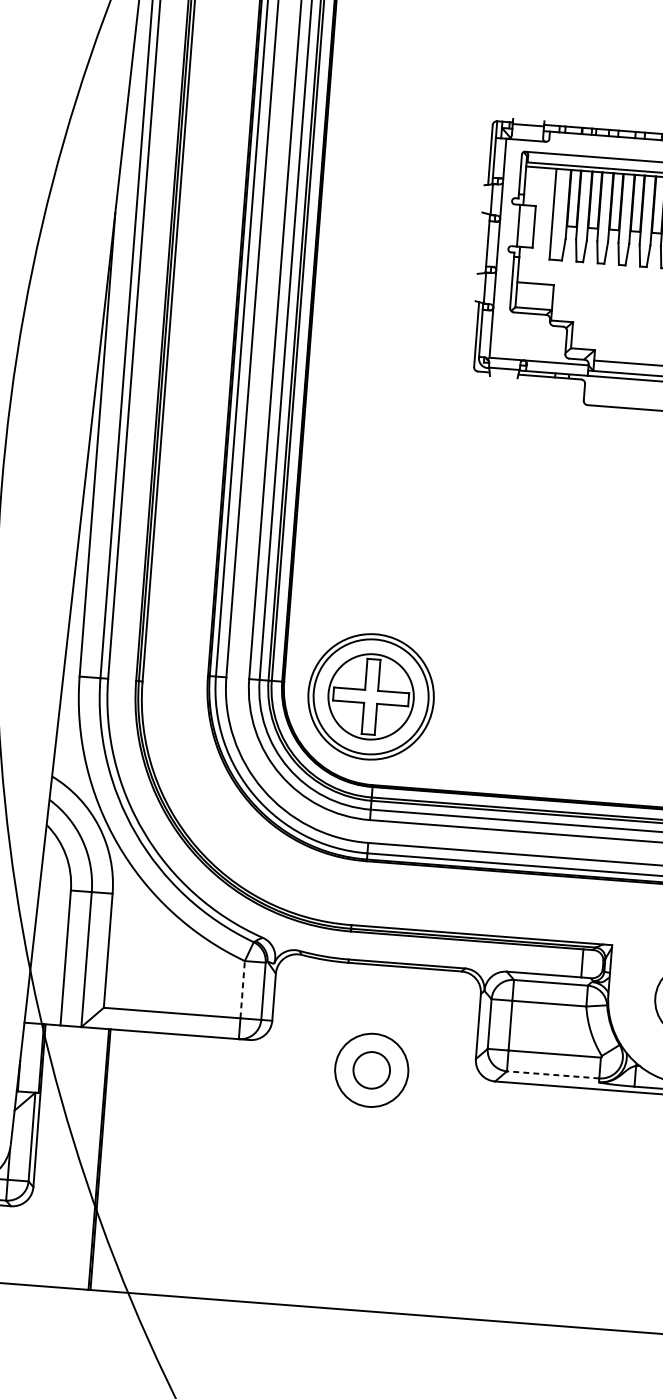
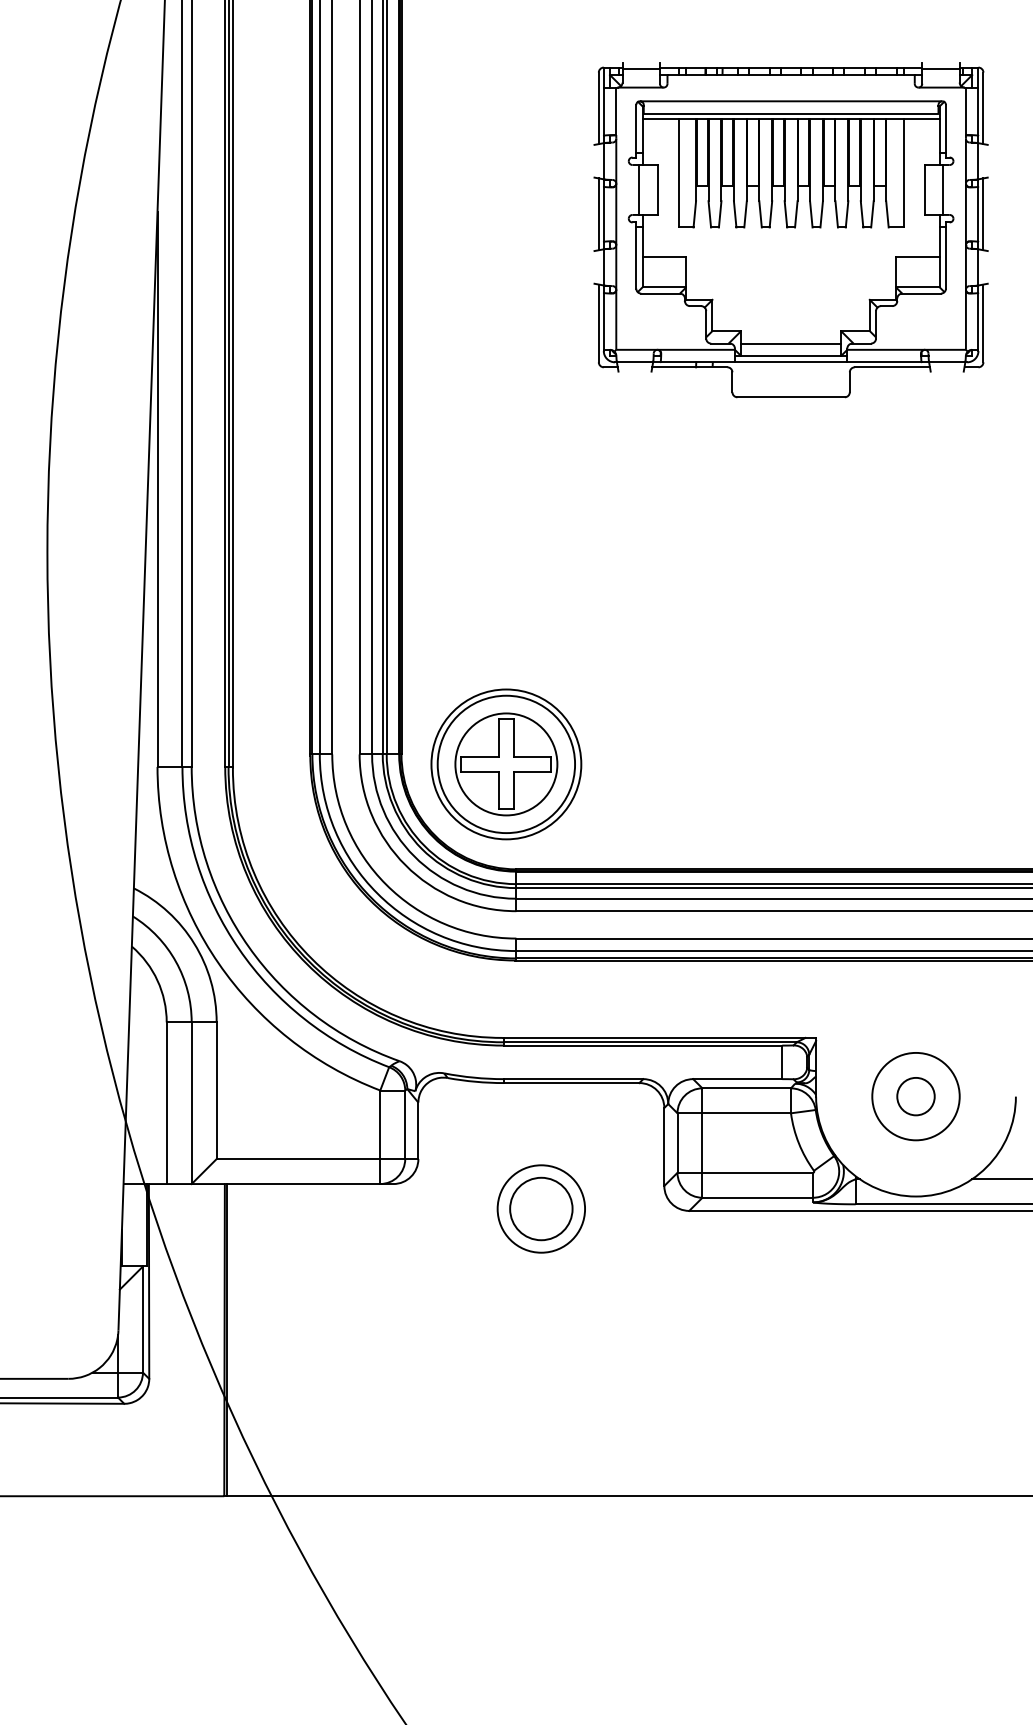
line: (483, 243) -> (598, 214), added
line: (242, 989) -> (380, 1124), dashed -> solid
circle: (371, 1069) -> (541, 1208), size x1.43
line: (552, 1074) -> (757, 1197), dashed -> solid

